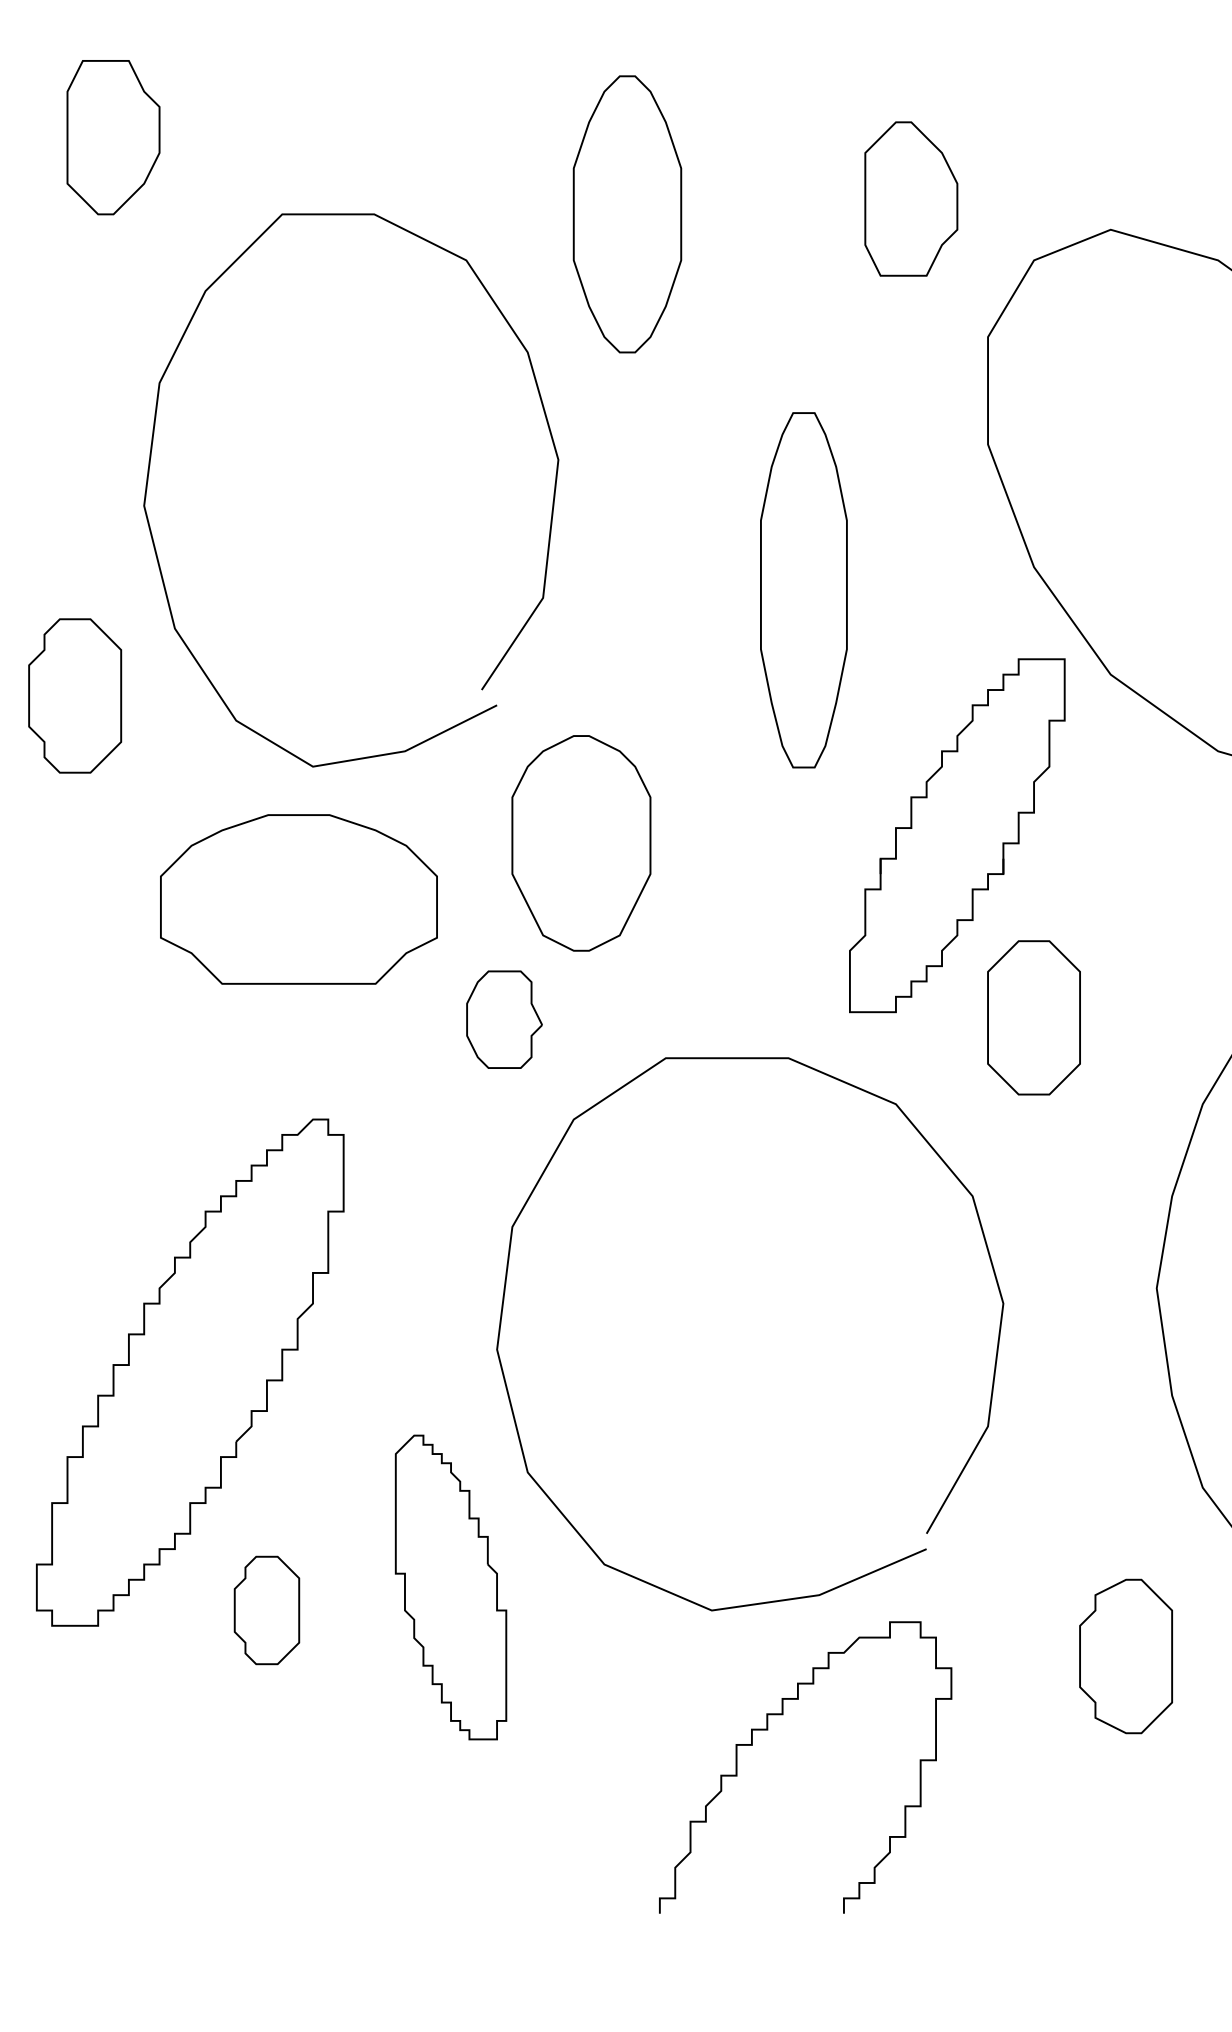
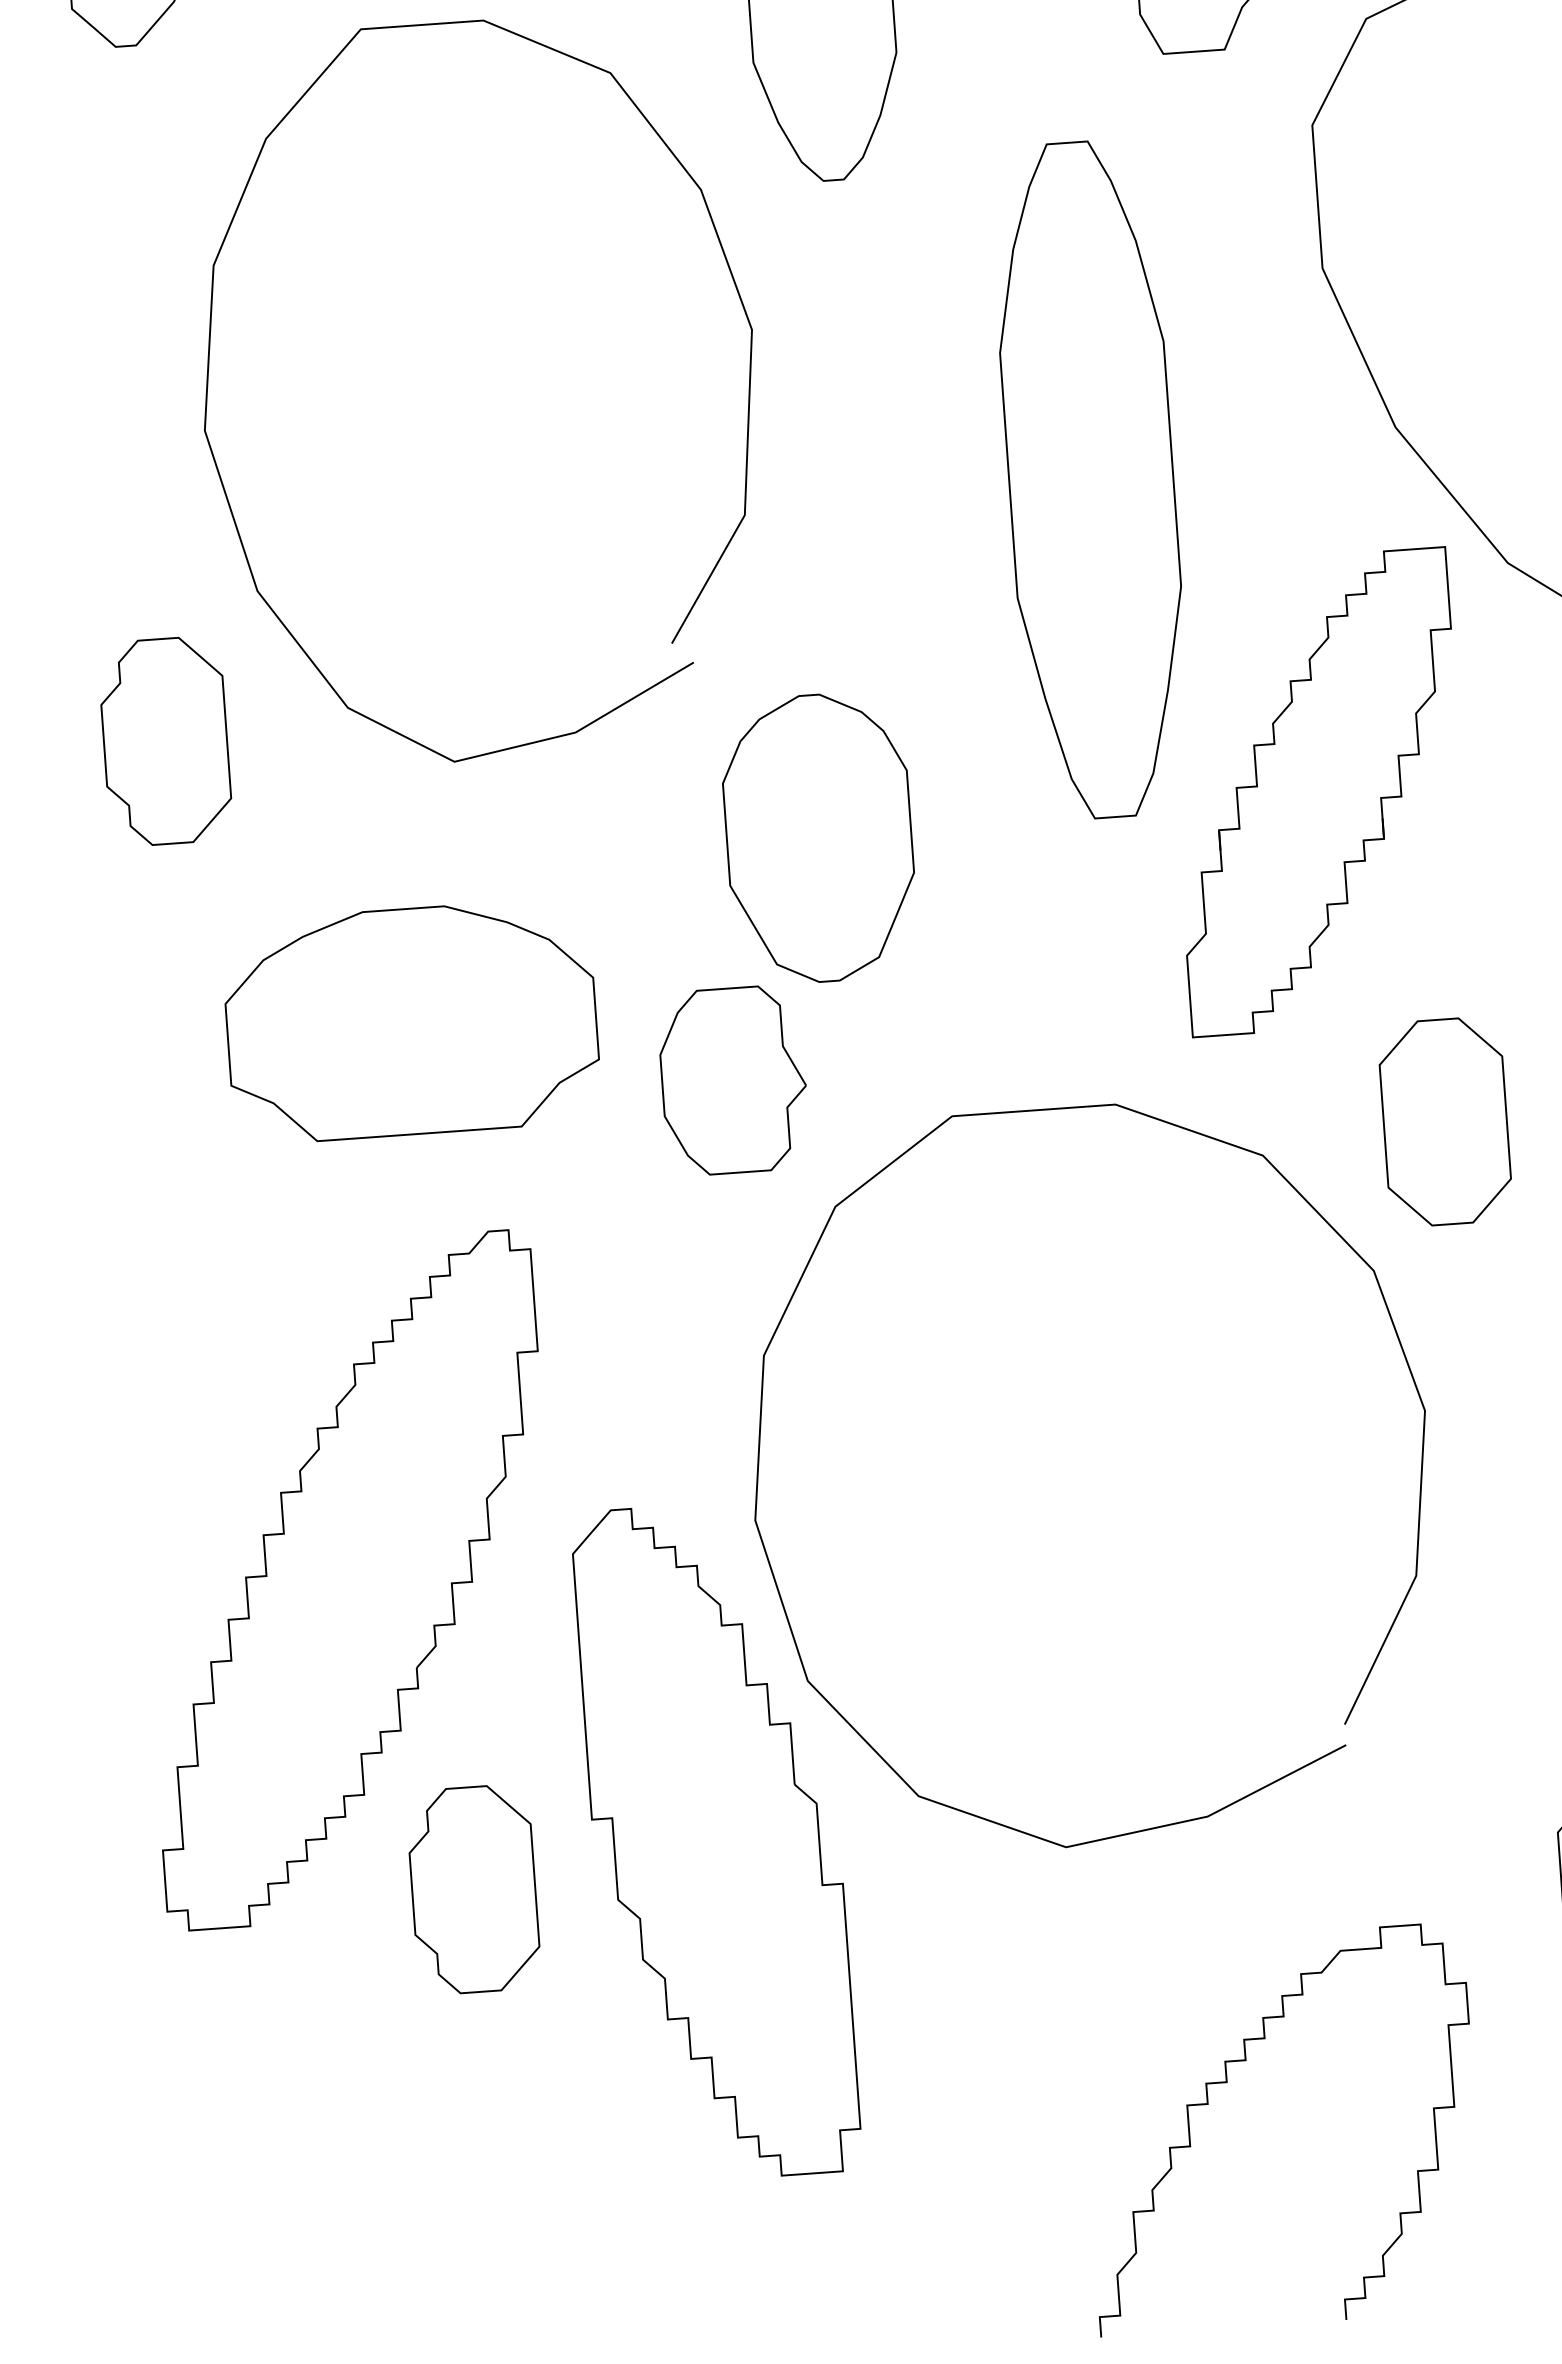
part: (803, 590) -> (1090, 480), size x1.43
part: (75, 695) -> (165, 740), moved
part: (298, 899) -> (410, 1021), moved
part: (1033, 1017) -> (1444, 1121), moved
part: (504, 1019) -> (733, 1080), size x1.43
part: (450, 1587) -> (715, 1841), size x1.67
part: (266, 1610) -> (473, 1889), size x1.43
part: (768, 1730) -> (1228, 2083), moved

